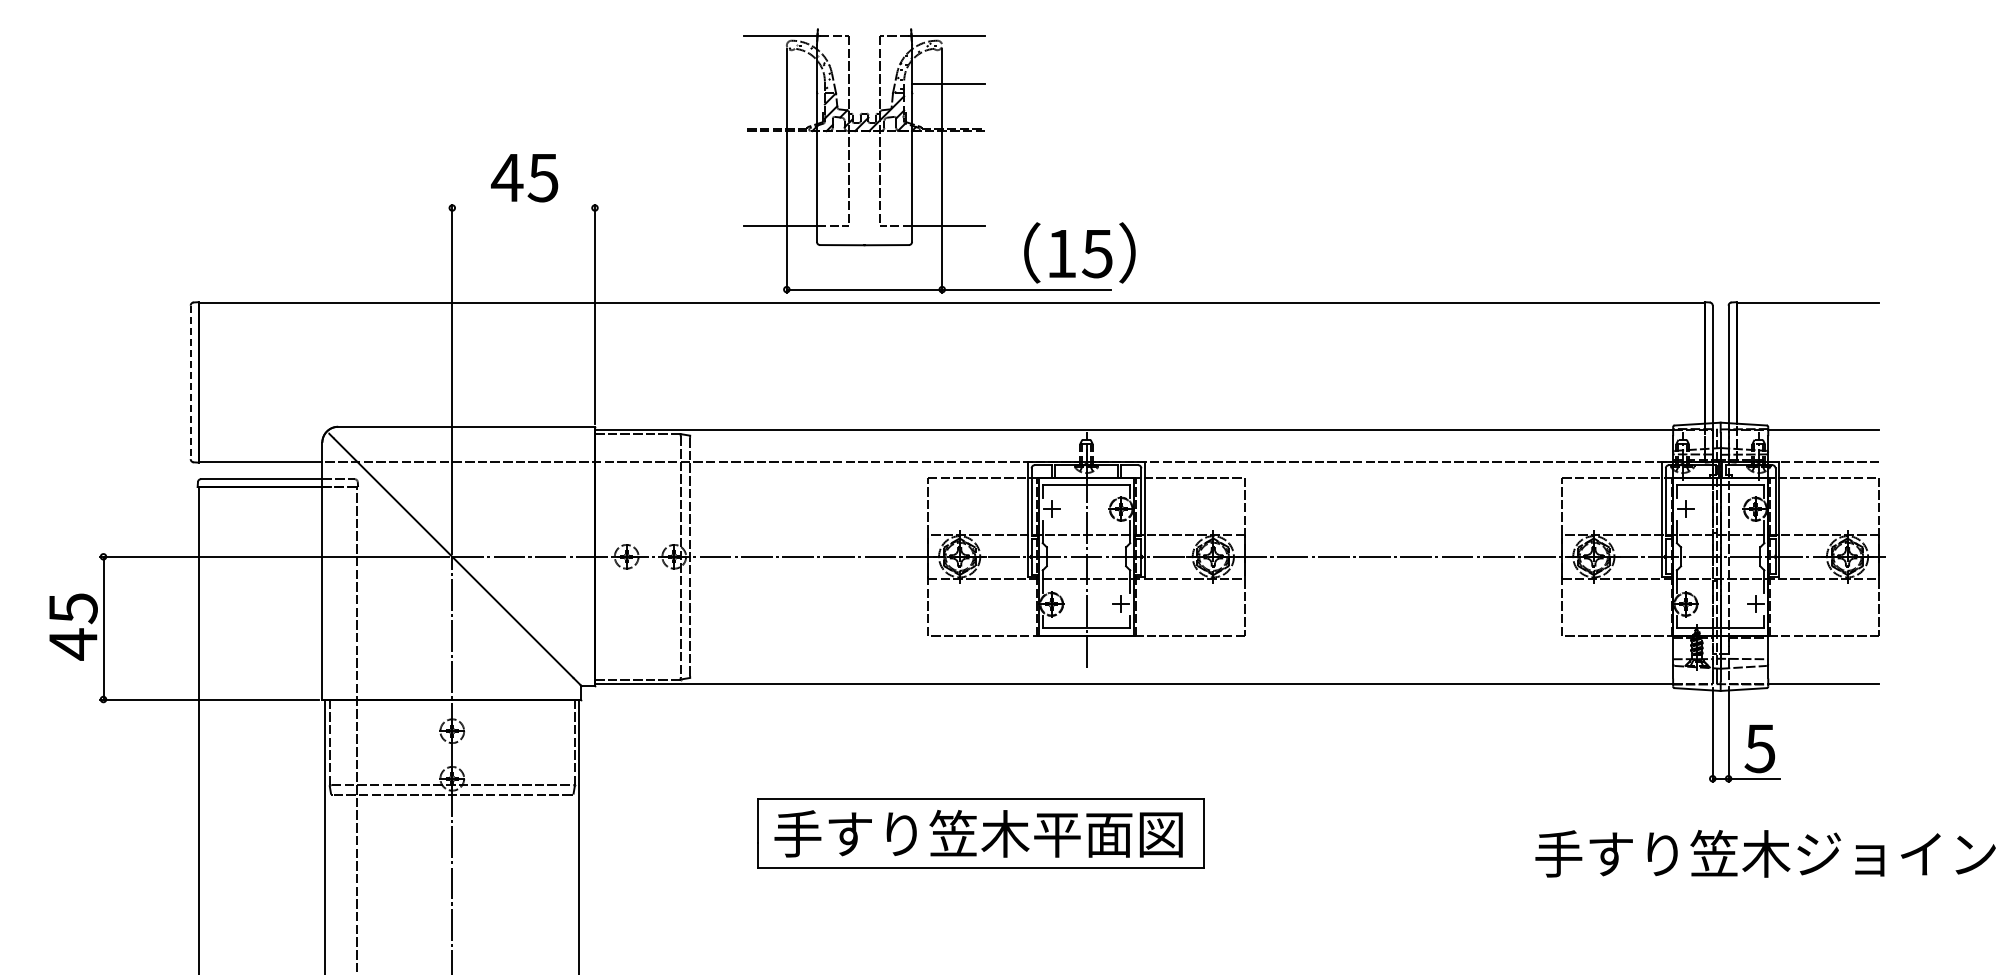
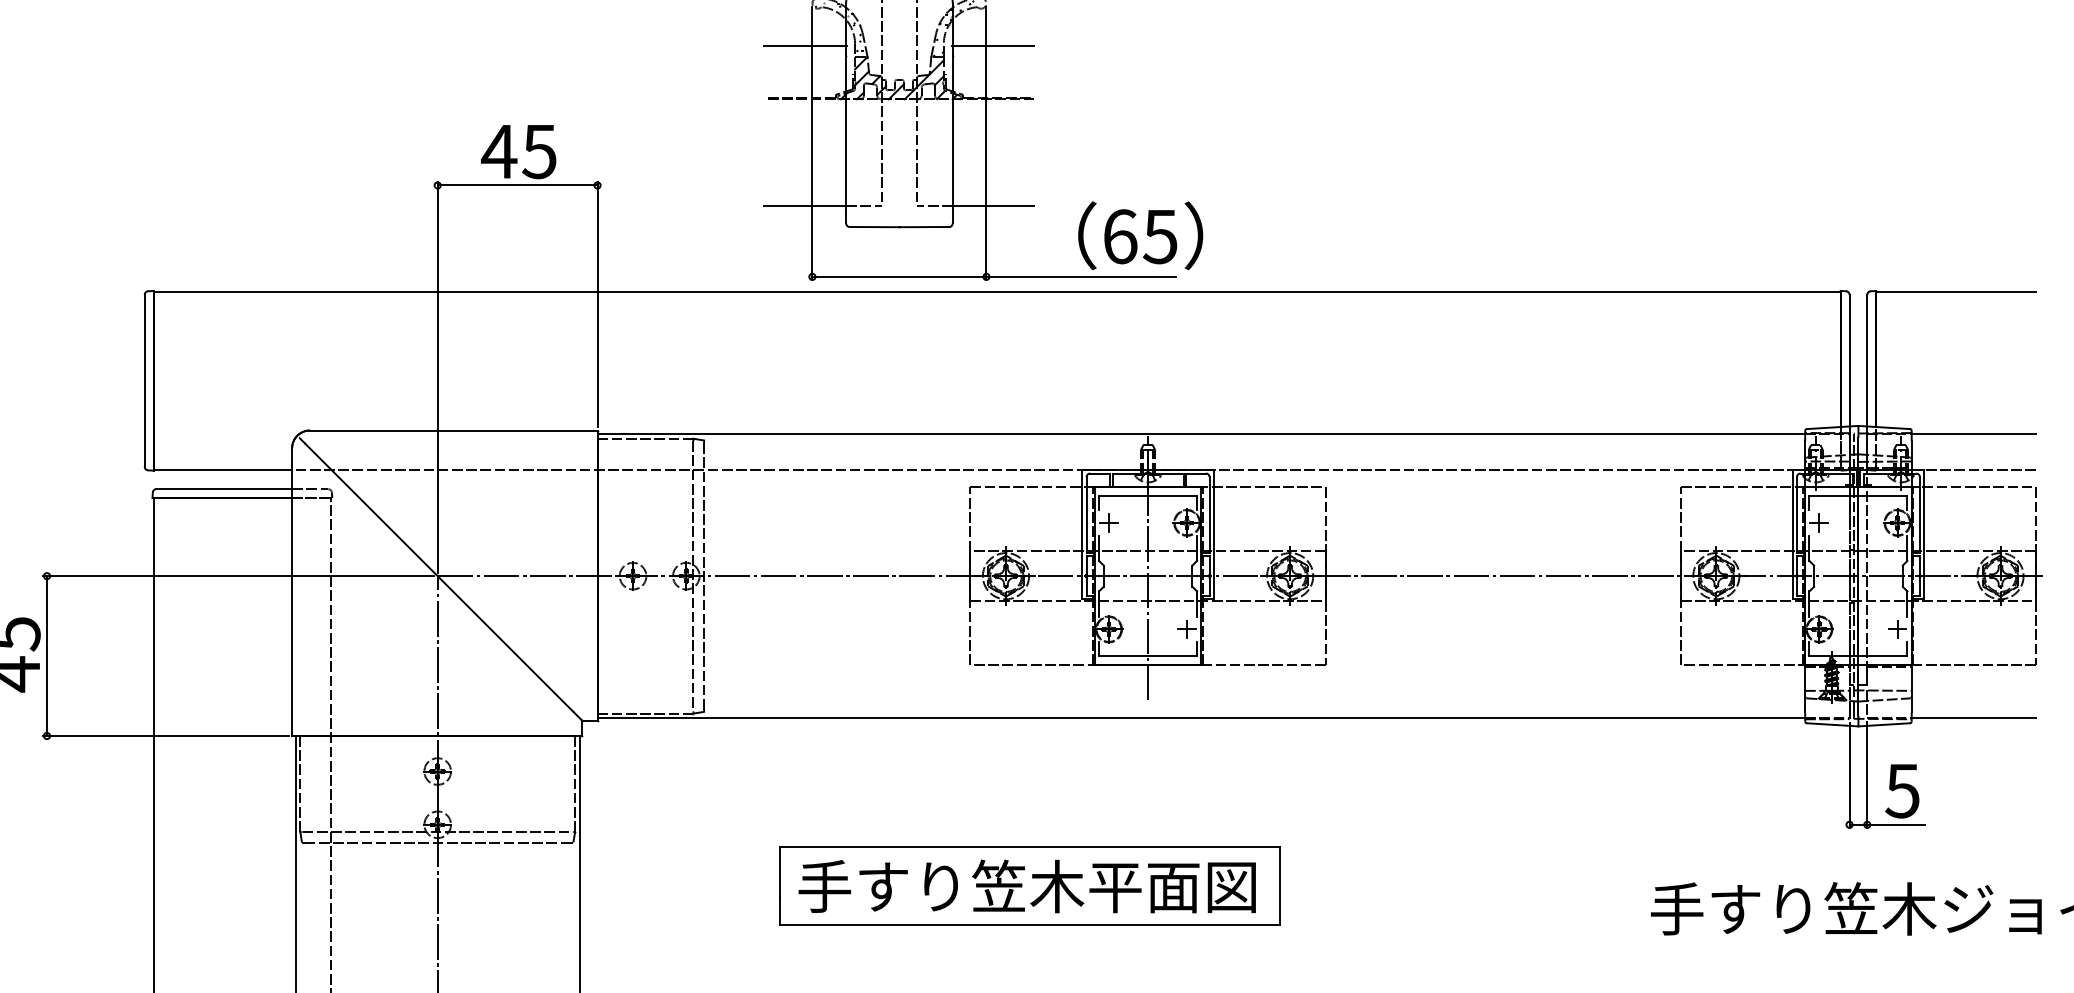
line: (780, 83) -> (805, 46), added
line: (523, 208) -> (517, 186), added
text: (1062, 253) -> (1121, 236), 15 -> 65
line: (190, 382) -> (144, 380), dashed -> solid

